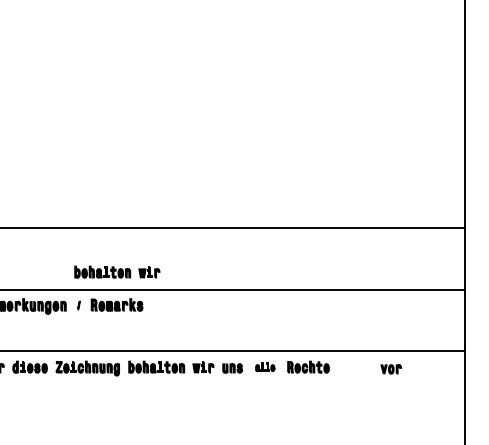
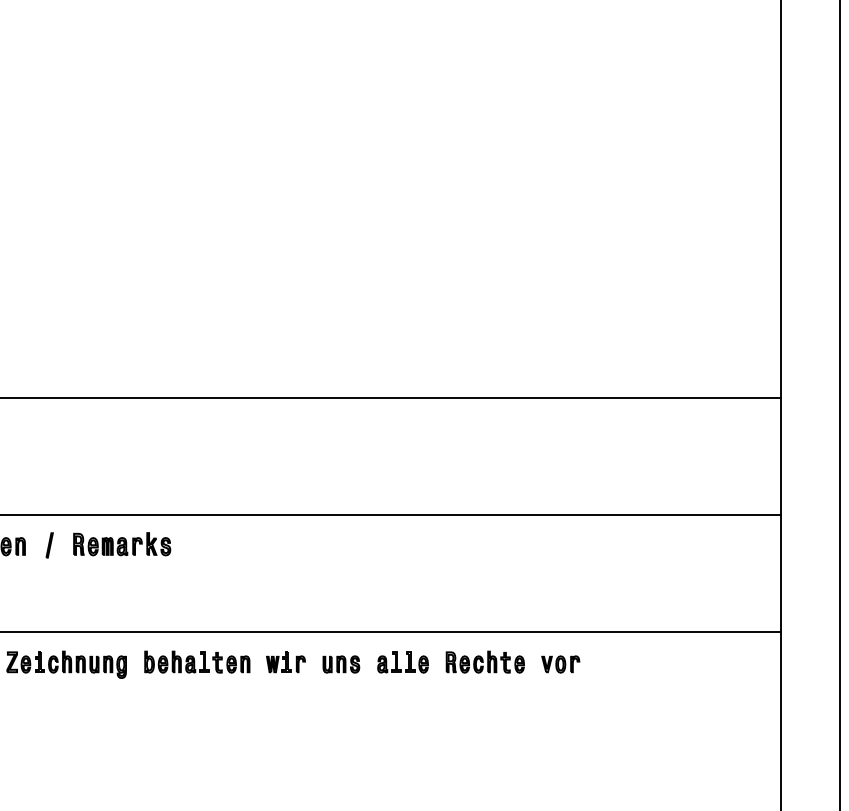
part: (117, 271) -> (122, 480), removed
part: (78, 305) -> (49, 545), size x1.67
part: (265, 367) -> (403, 662), size x1.43
part: (390, 369) -> (559, 664), moved

